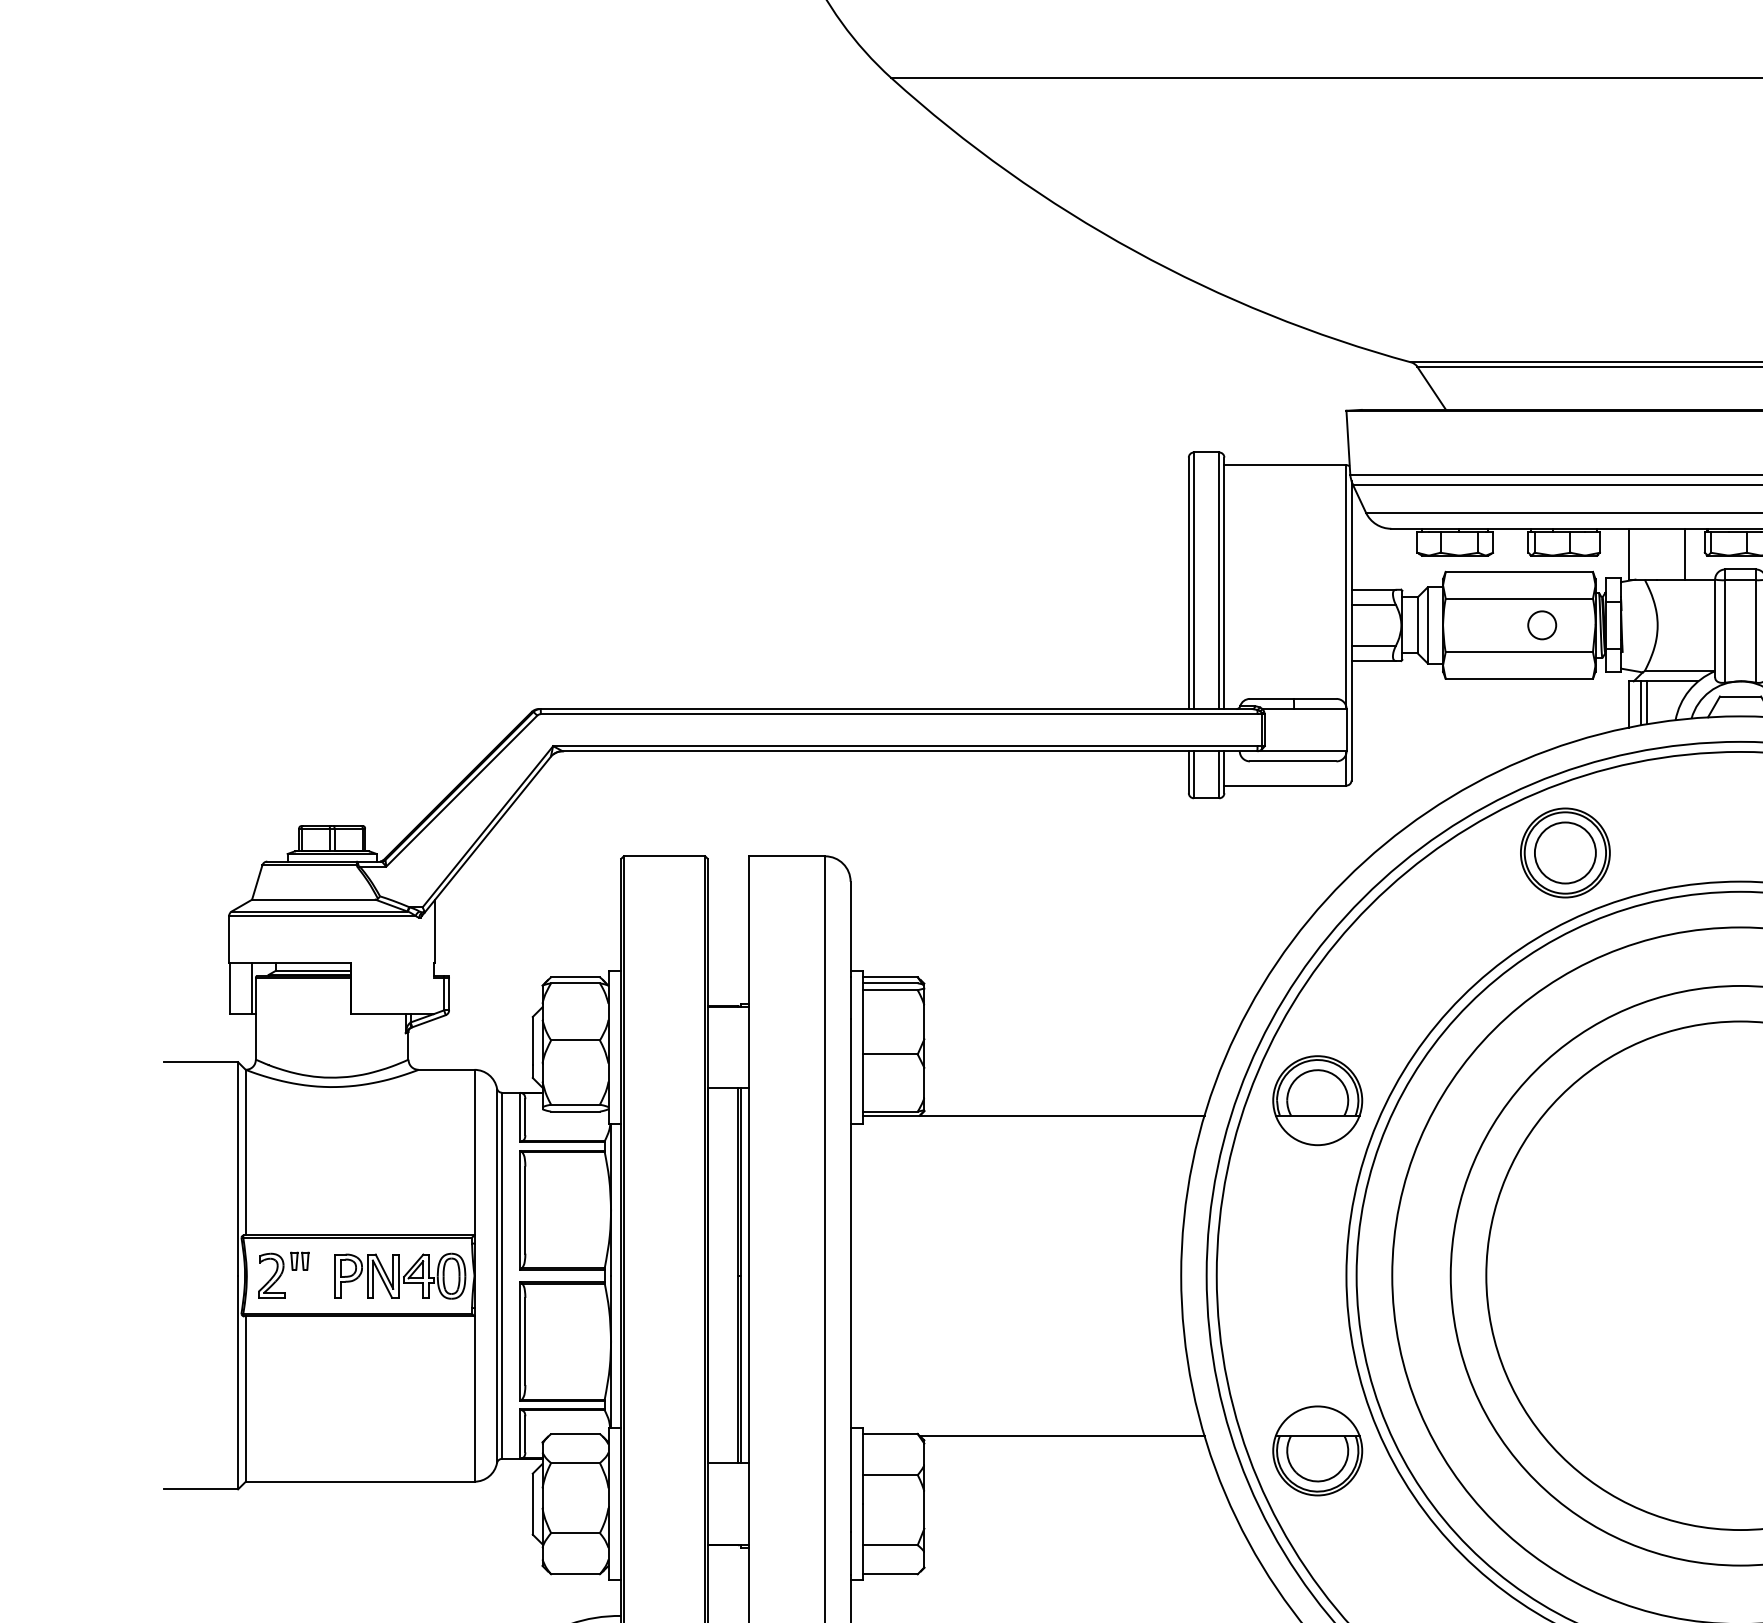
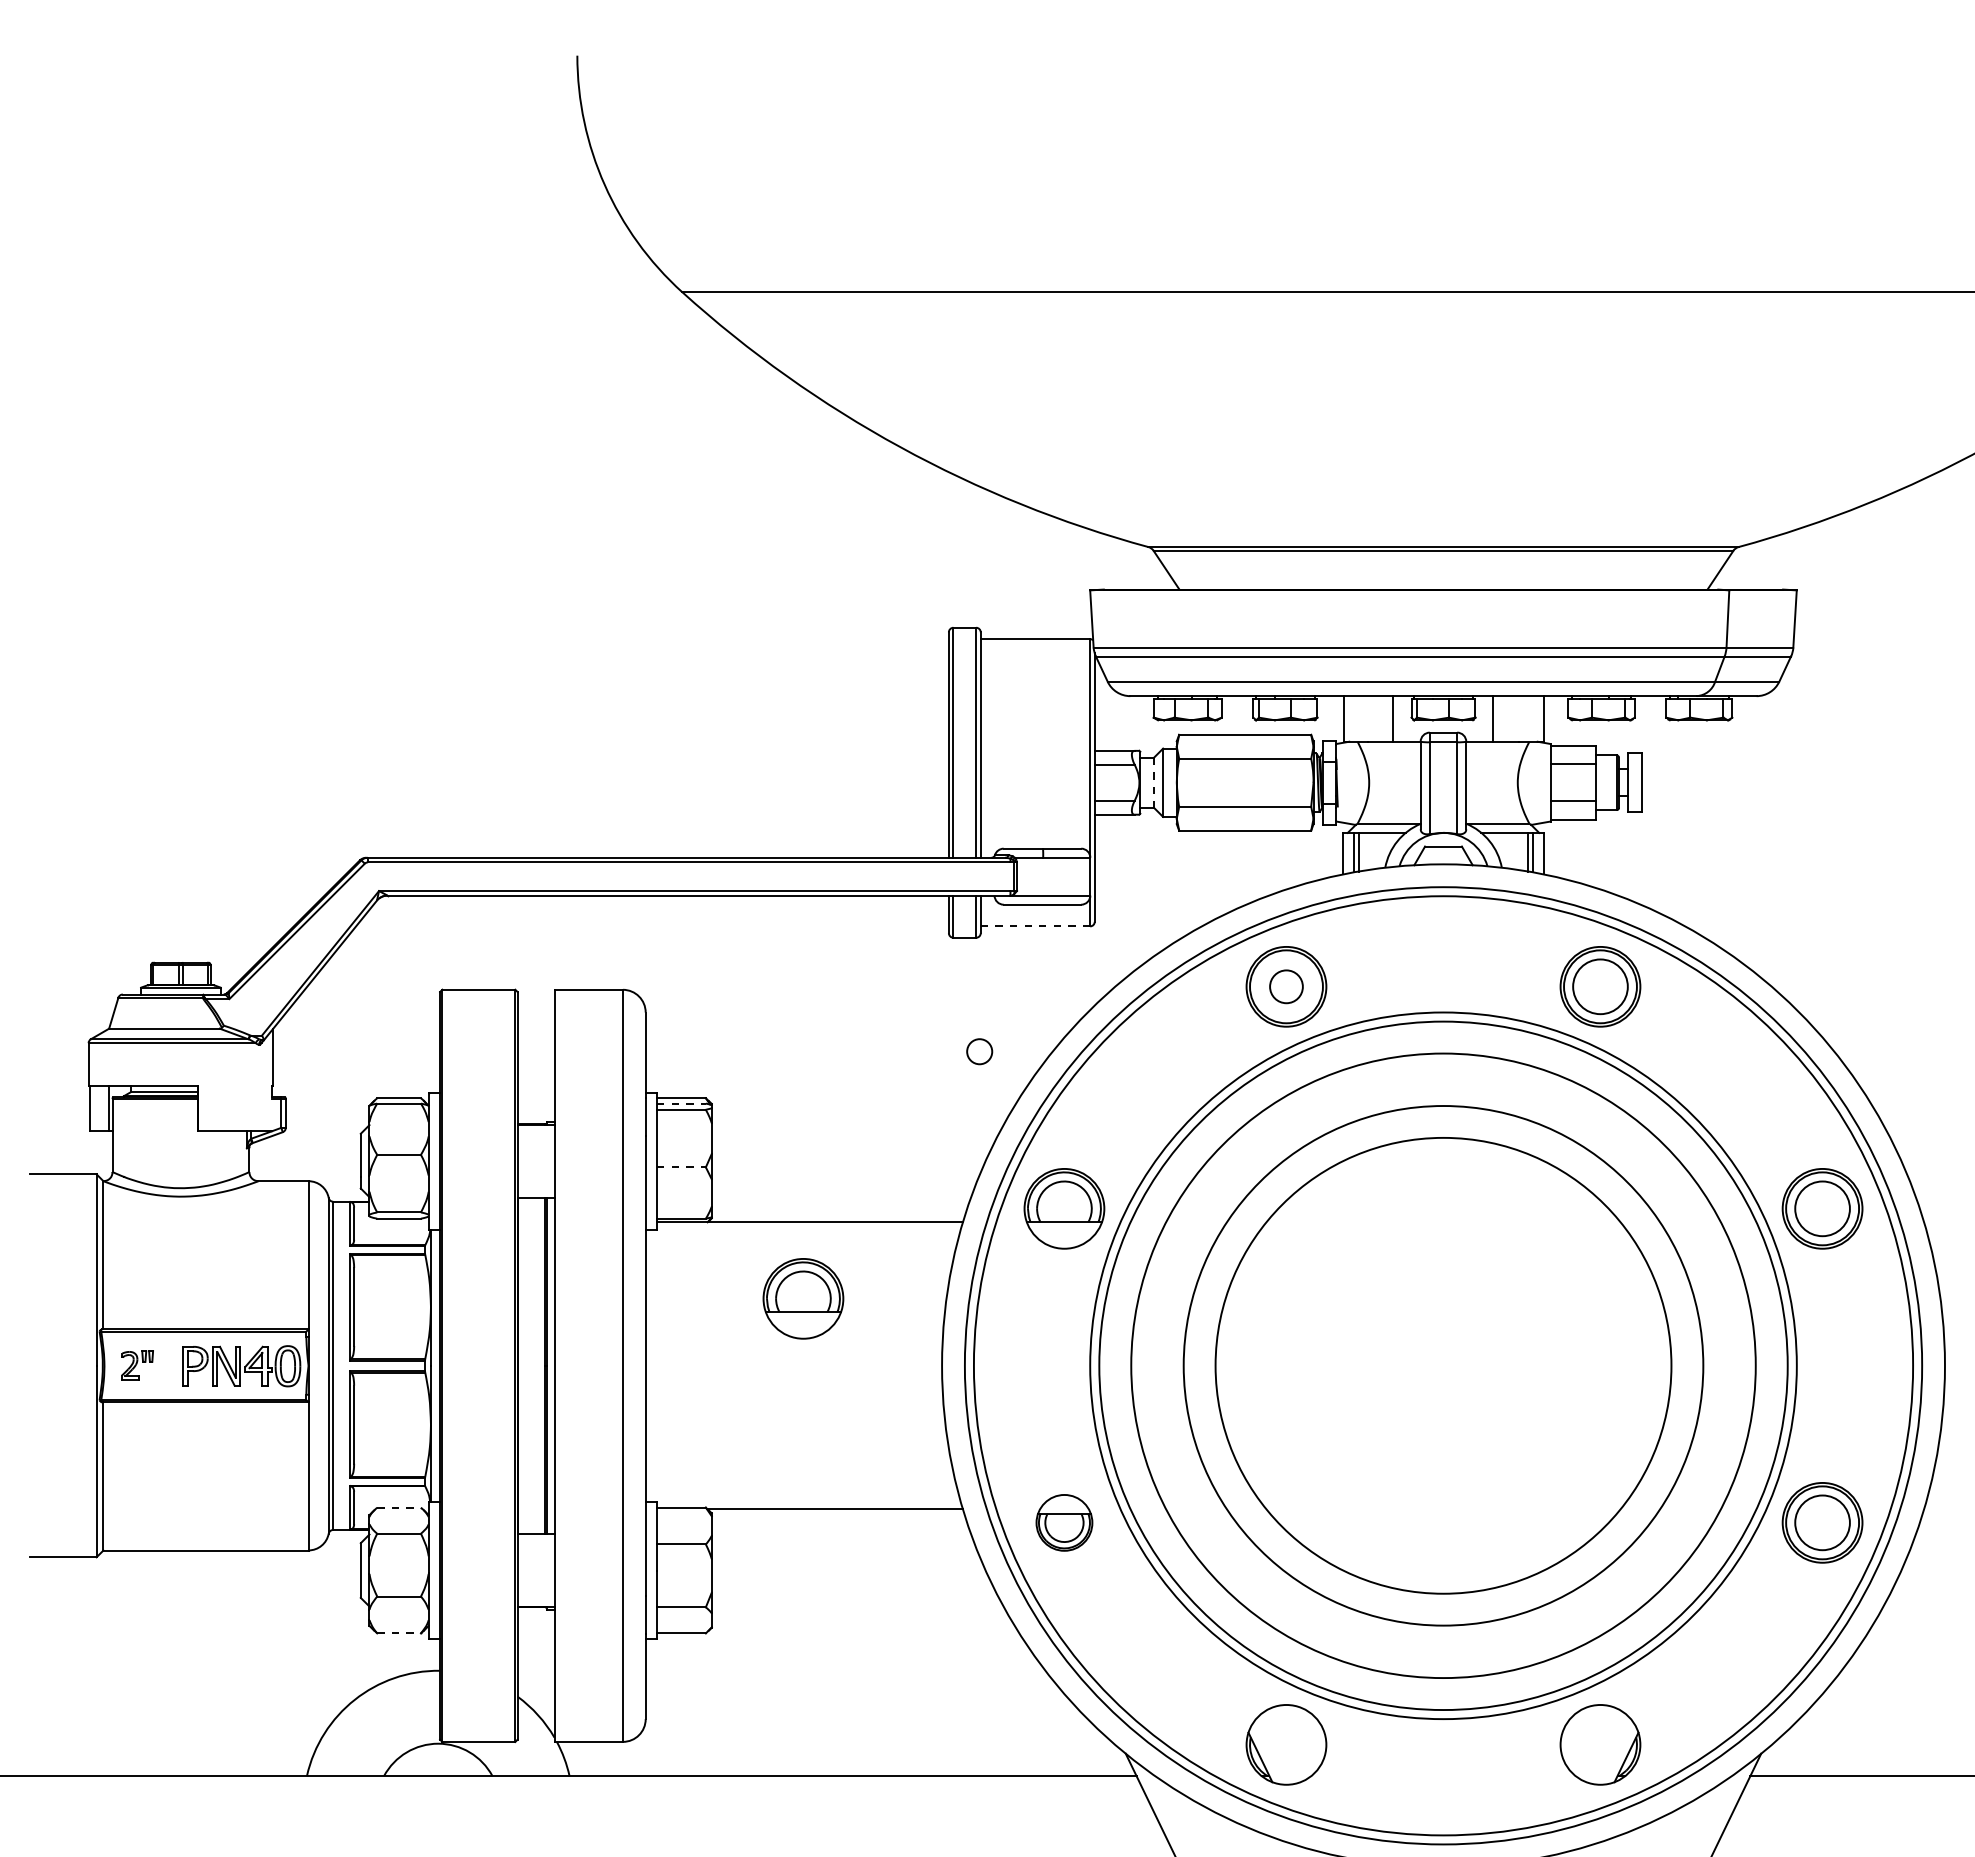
circle: (1541, 625) -> (979, 1051), moved
line: (1418, 626) -> (1154, 783), solid -> dashed
line: (1285, 785) -> (1035, 926), solid -> dashed
circle: (1565, 852) -> (1286, 986), size x0.6
line: (890, 983) -> (681, 1103), solid -> dashed
line: (890, 1054) -> (681, 1167), solid -> dashed
part: (1026, 1200) -> (803, 1298), added
part: (283, 1275) -> (137, 1365), size x0.7
line: (575, 1433) -> (399, 1507), solid -> dashed
part: (1317, 1450) -> (1064, 1522), size x0.7
line: (575, 1574) -> (399, 1633), solid -> dashed

